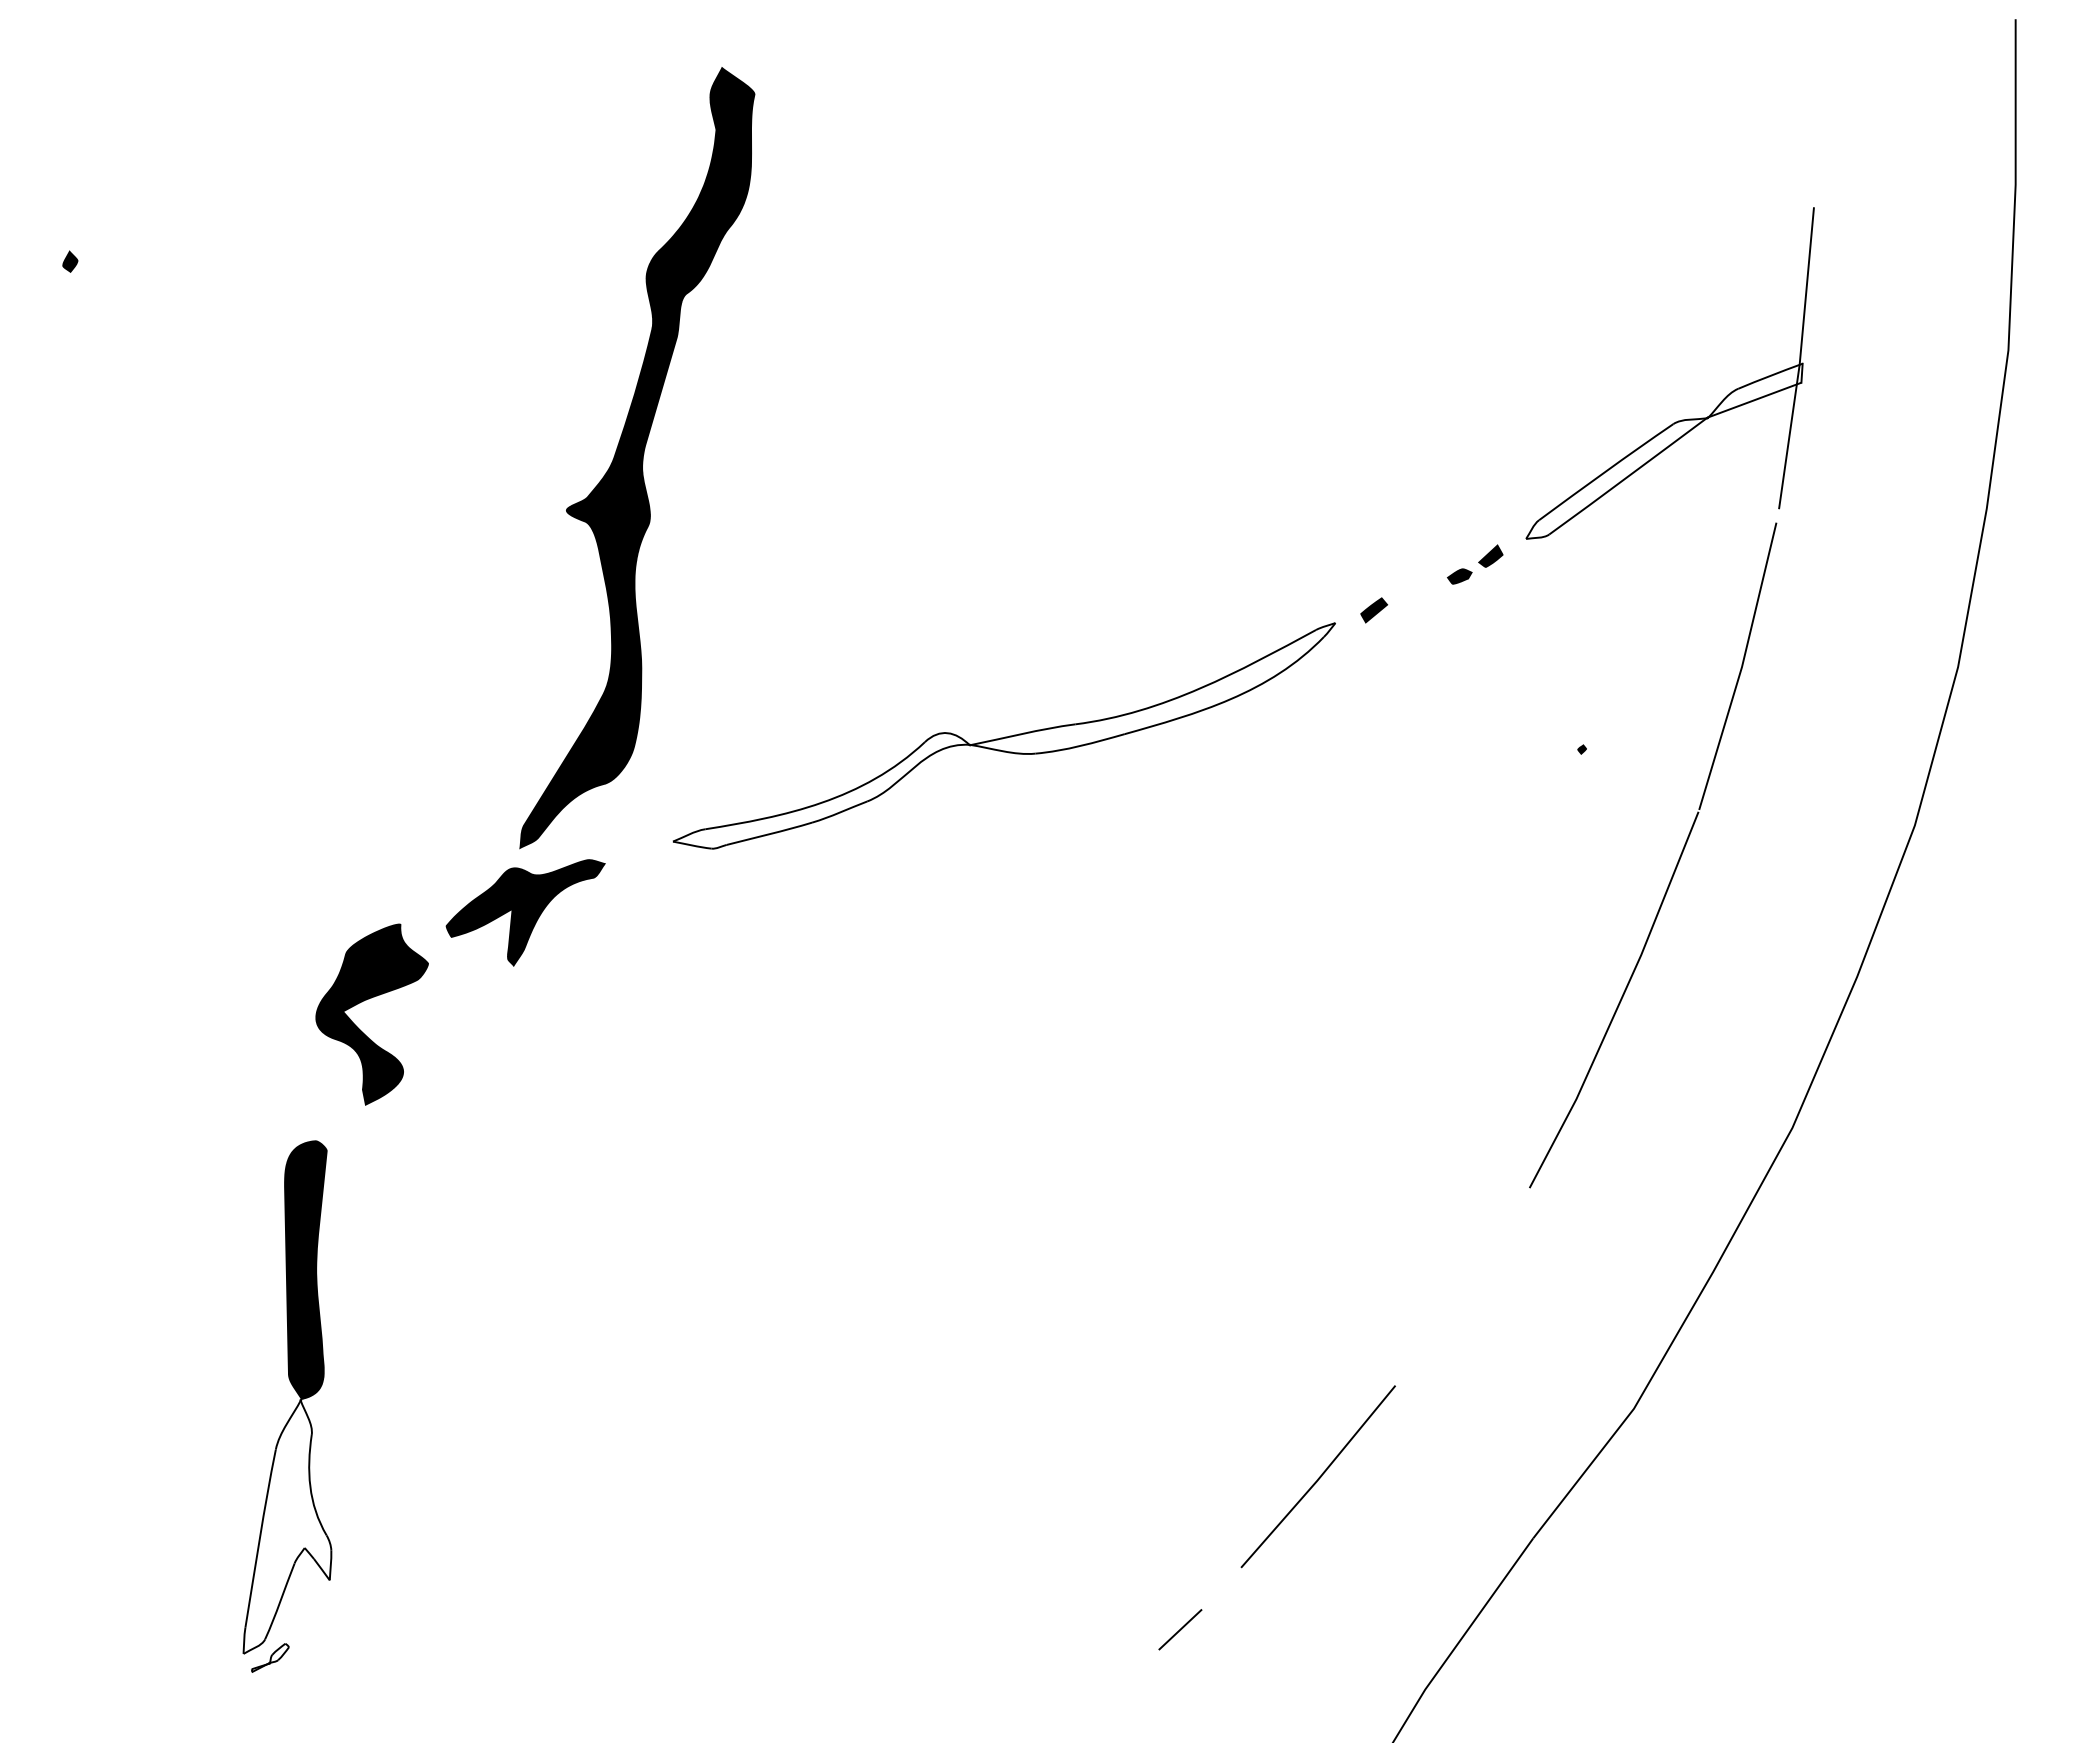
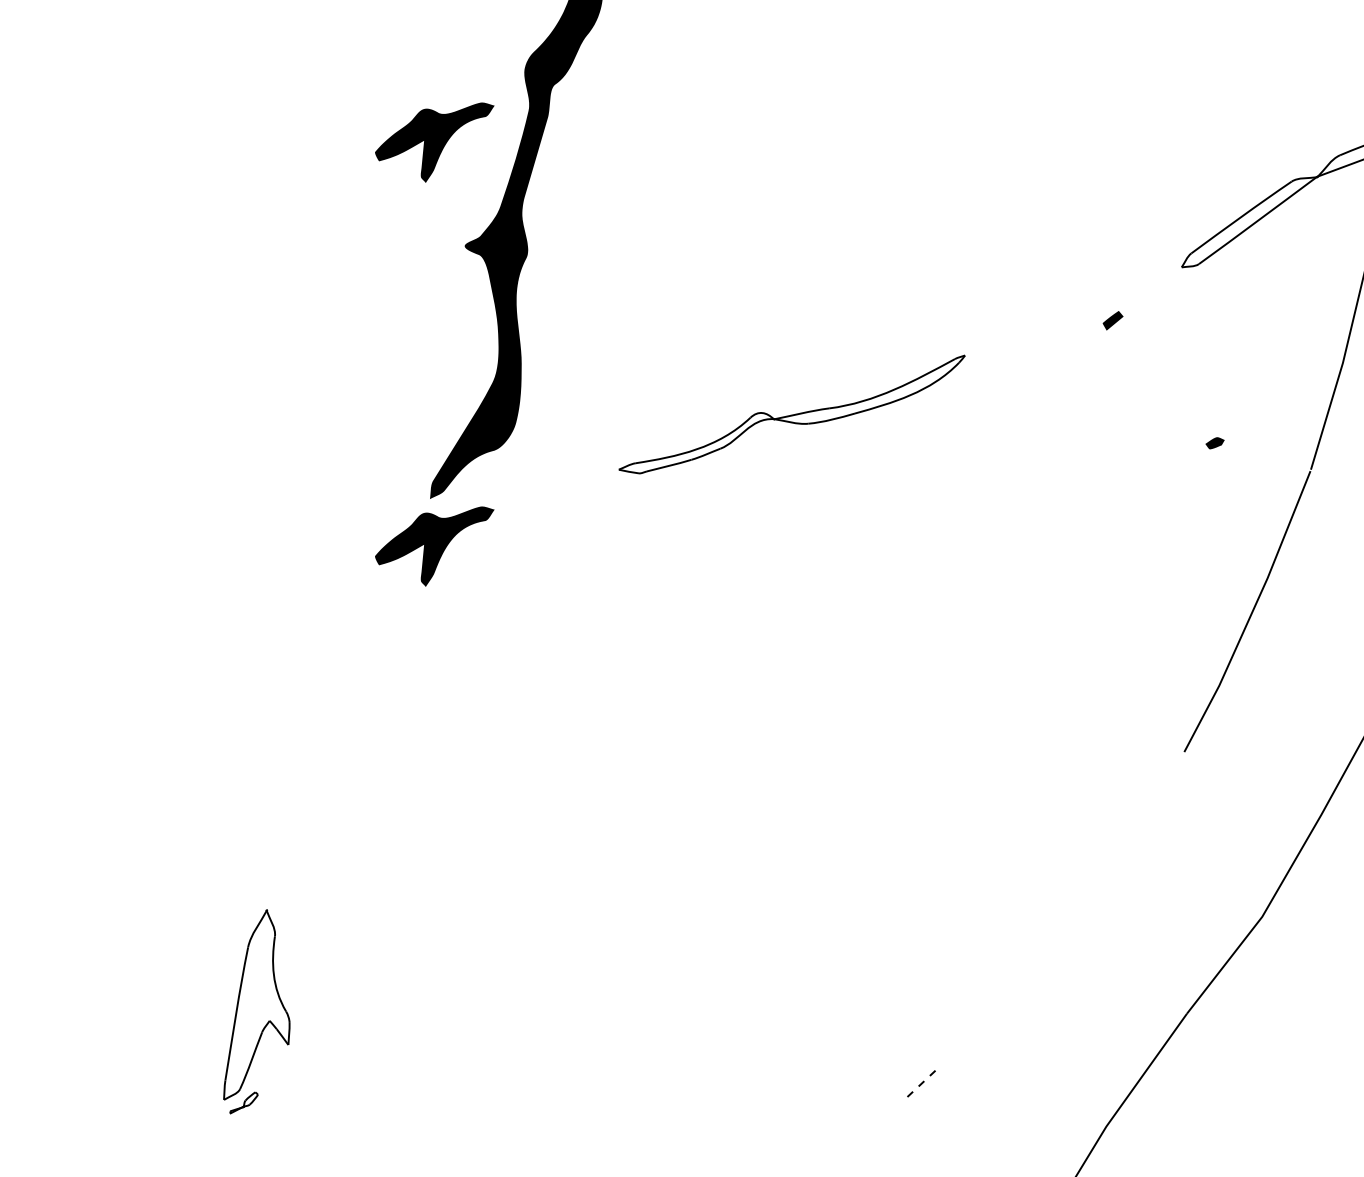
fill: (70, 261) -> (94, 60), removed
part: (525, 371) -> (434, 142), added
fill: (1490, 555) -> (1155, 279), removed
part: (1459, 576) -> (1214, 443), moved
part: (1374, 610) -> (1113, 320), moved
part: (1003, 735) -> (791, 414), size x0.7
fill: (1582, 749) -> (1223, 424), removed
part: (364, 1001) -> (314, 612), removed
fill: (305, 1270) -> (270, 813), removed
line: (1318, 1477) -> (1026, 968), removed
line: (1180, 1629) -> (923, 1081), solid -> dashed

